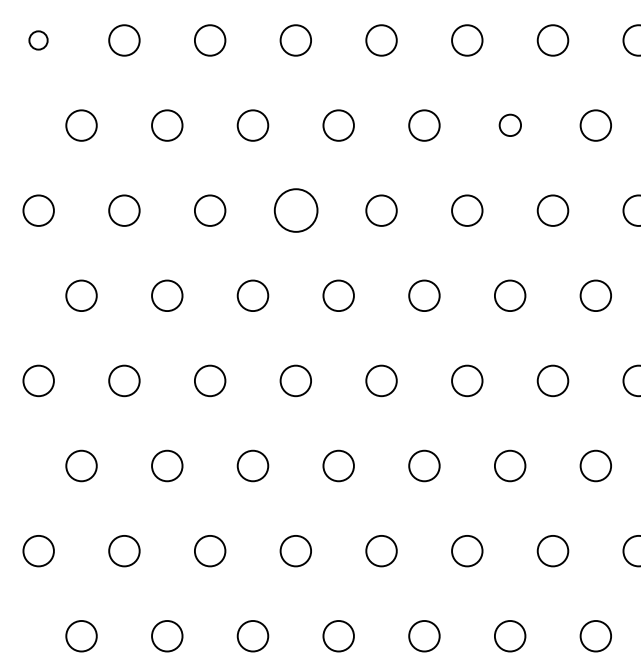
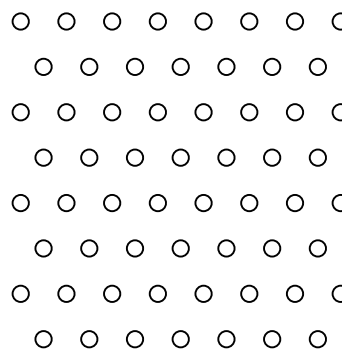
circle: (38, 40) -> (20, 21), size x1.67
circle: (510, 124) -> (272, 66), size x1.43
circle: (295, 211) -> (157, 112), size x0.71

